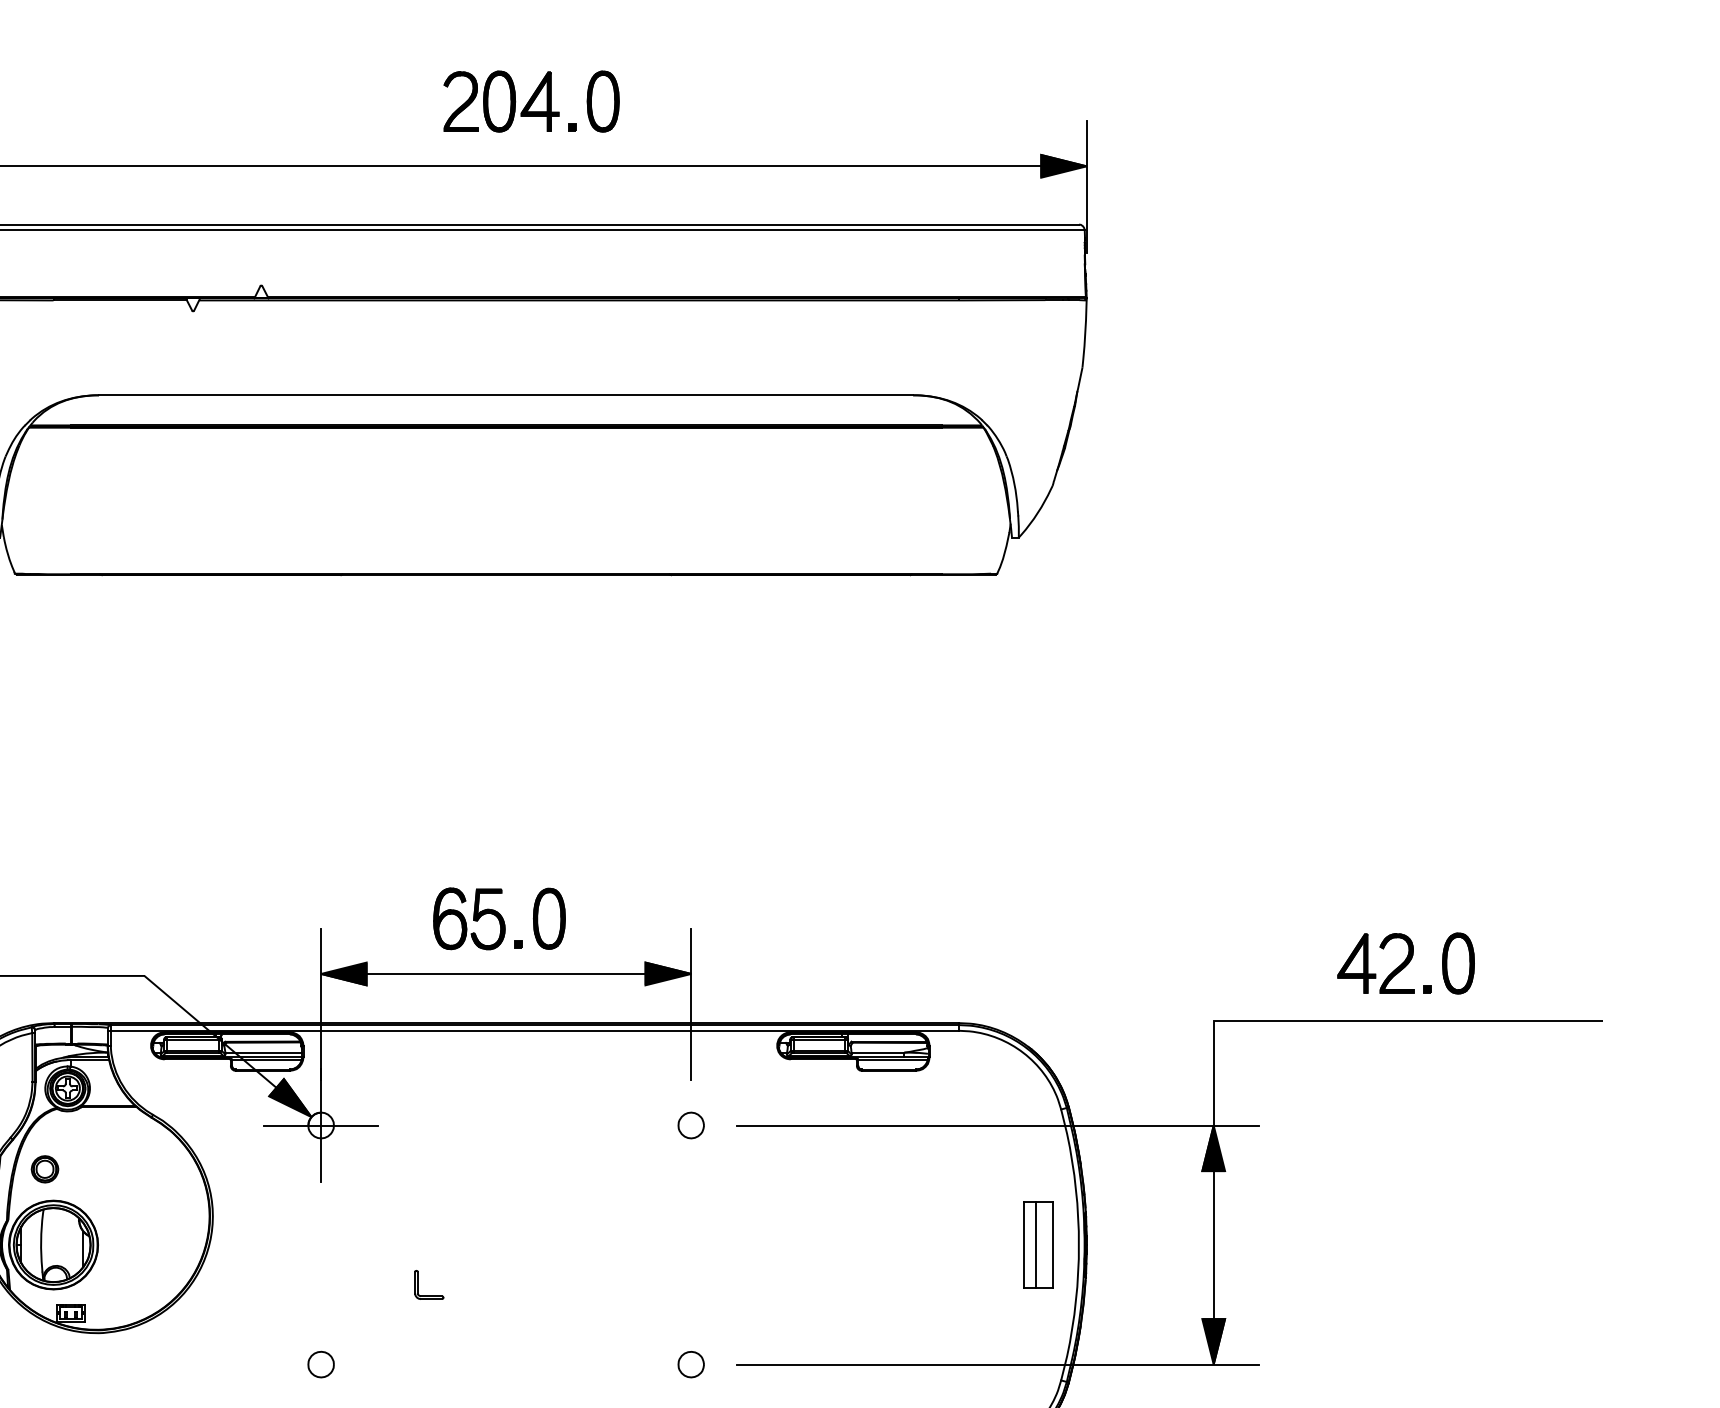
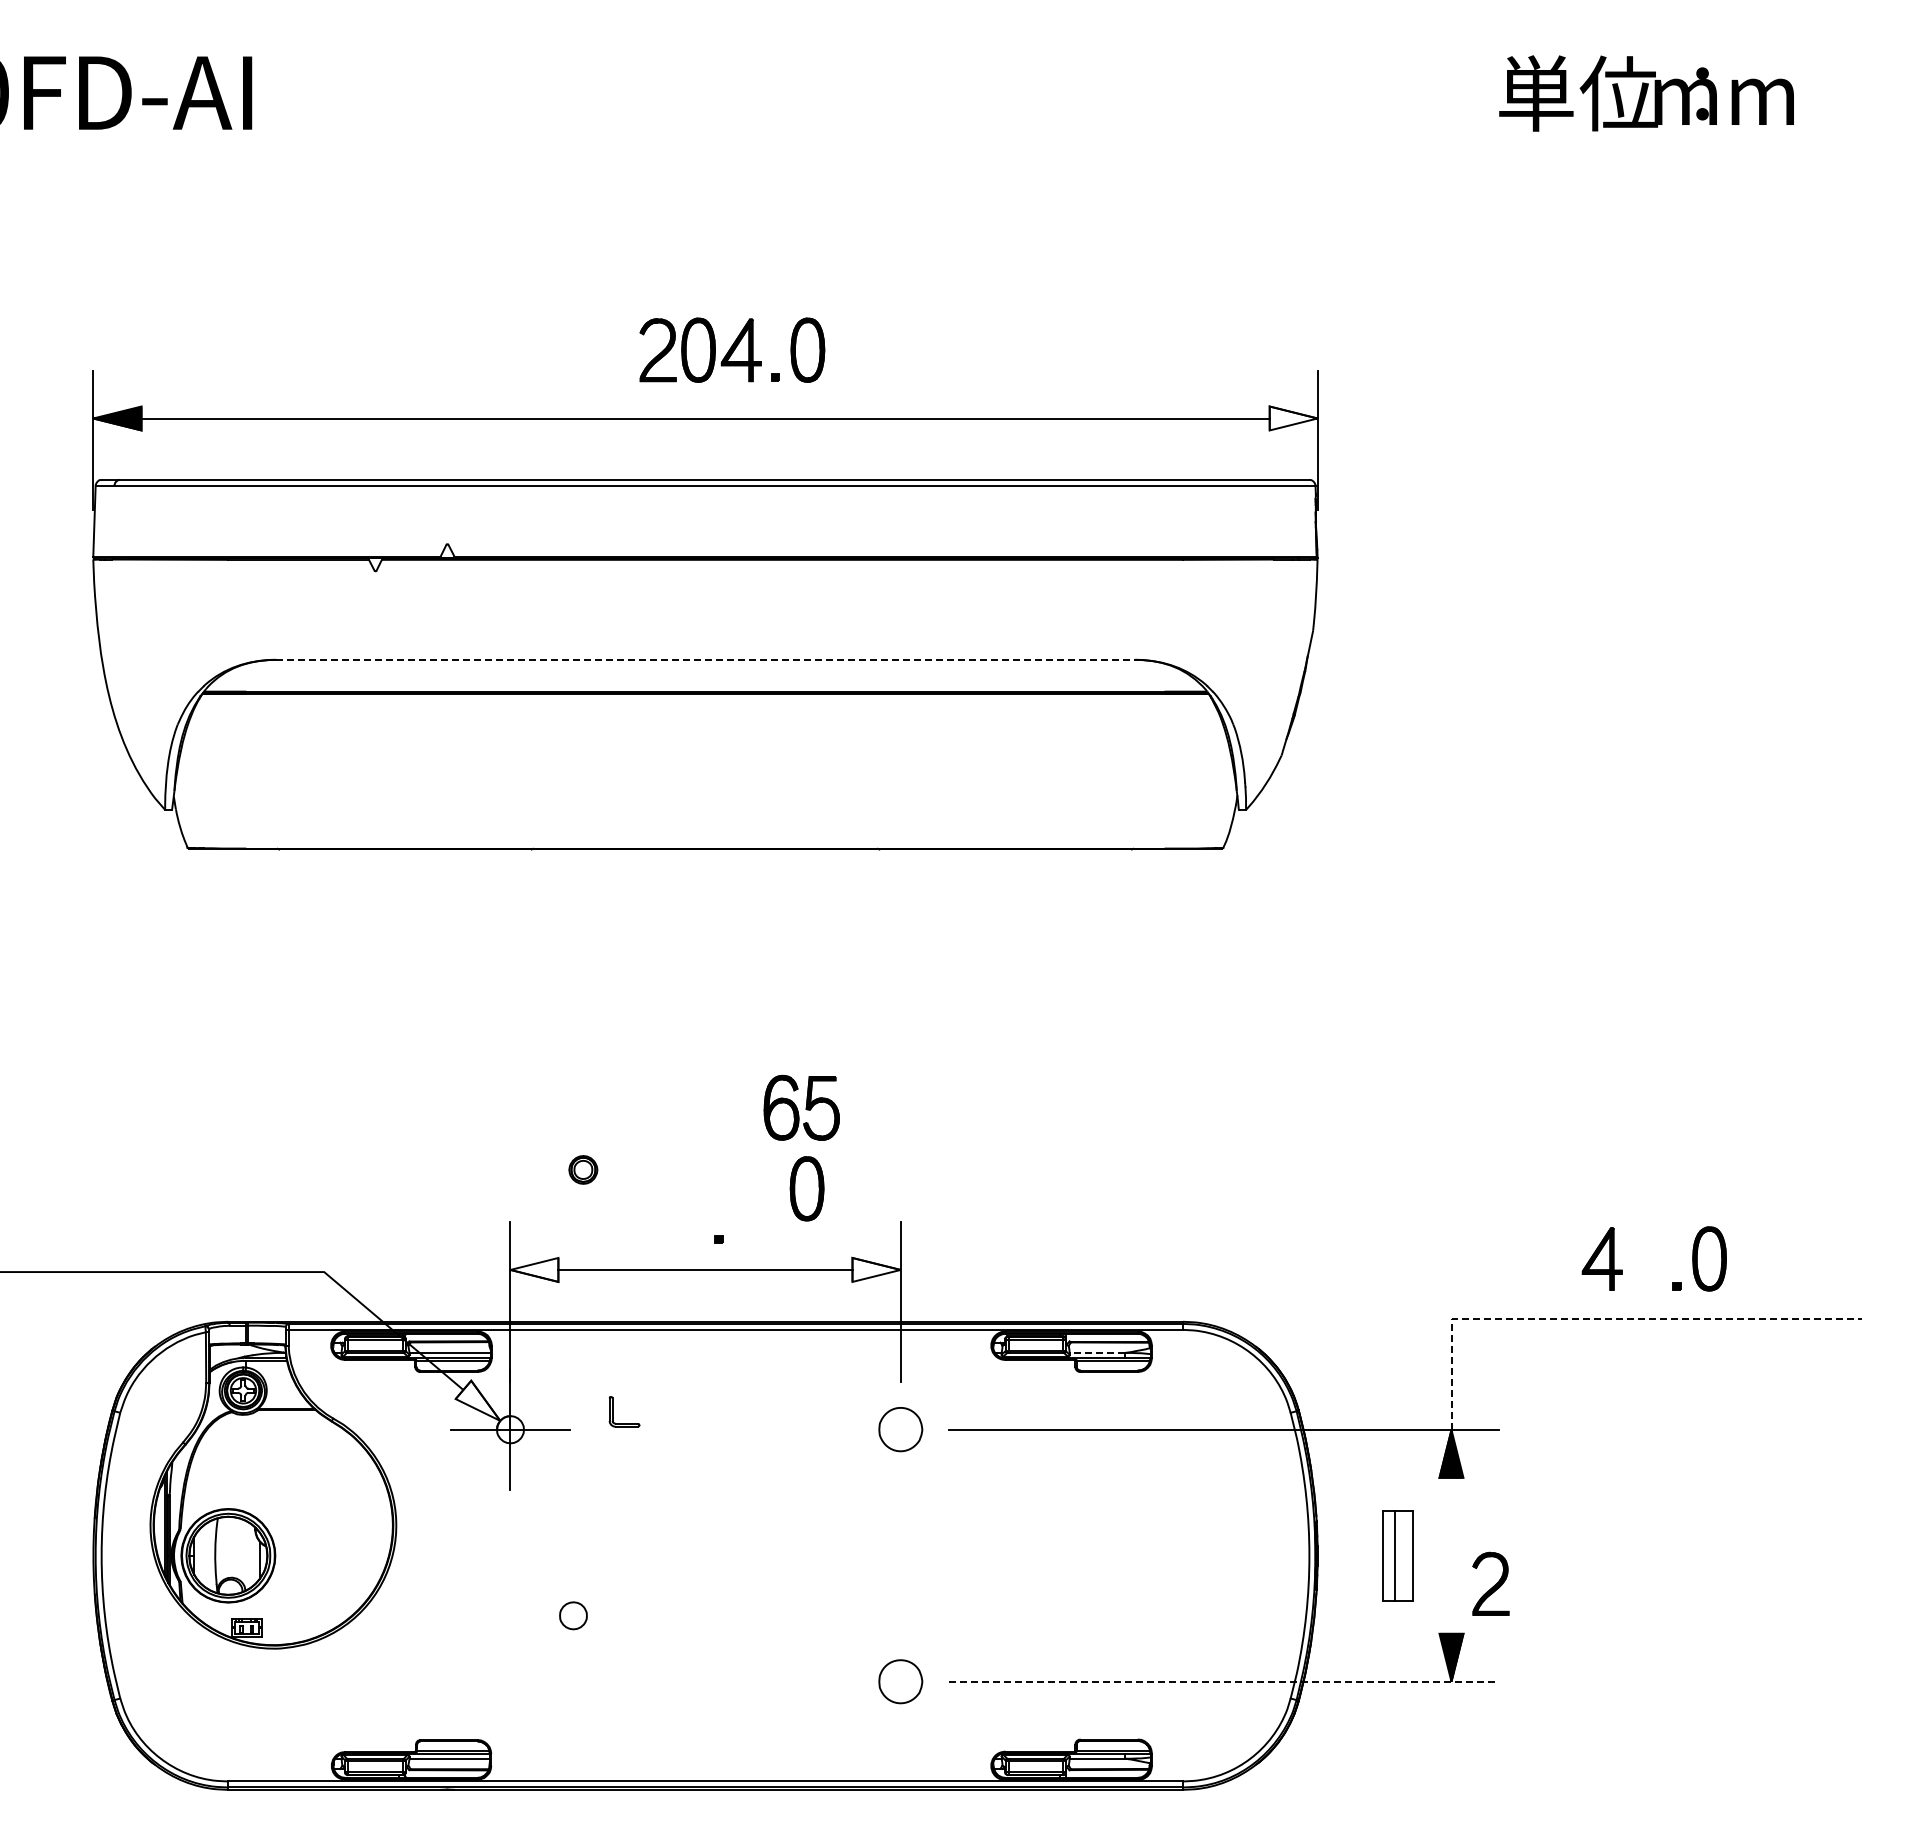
fill: (1063, 166) -> (1293, 418), removed
line: (506, 394) -> (705, 659), solid -> dashed
part: (469, 918) -> (801, 1107), moved
part: (548, 918) -> (806, 1188), moved
part: (1396, 963) -> (1490, 1583), moved
fill: (343, 973) -> (534, 1269), removed
fill: (668, 973) -> (876, 1269), removed
line: (1355, 1020) -> (1601, 1319), solid -> dashed
line: (877, 1052) -> (1097, 1352), solid -> dashed
fill: (289, 1097) -> (477, 1400), removed
part: (691, 1125) -> (900, 1429), size x1.6
part: (45, 1168) -> (583, 1169), moved
part: (1038, 1244) -> (1397, 1555), moved
line: (1213, 1244) -> (1451, 1555), removed
part: (418, 1284) -> (613, 1411), moved
part: (321, 1364) -> (573, 1615), moved
part: (691, 1364) -> (900, 1681), size x1.6
line: (998, 1364) -> (1224, 1681), solid -> dashed

